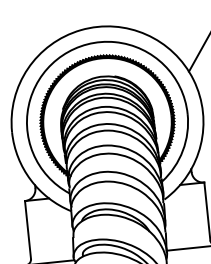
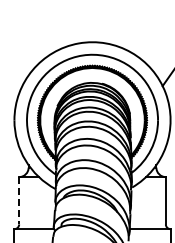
line: (28, 229) -> (19, 200), solid -> dashed

